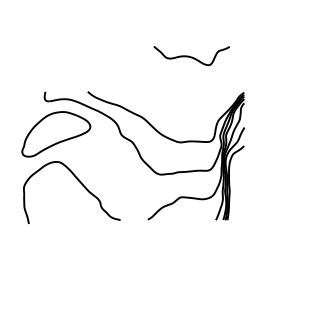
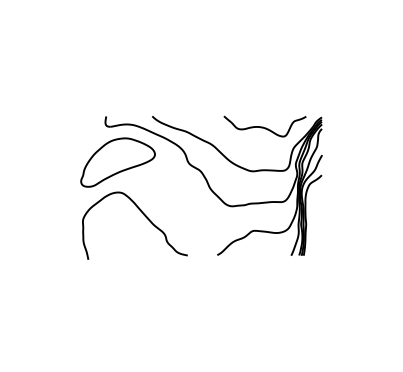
curve: (190, 55) -> (263, 126), moved

